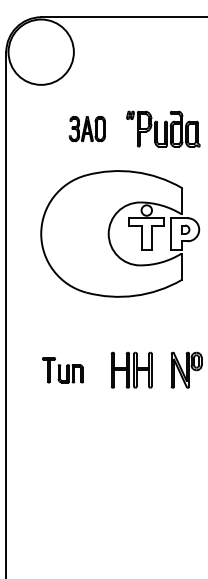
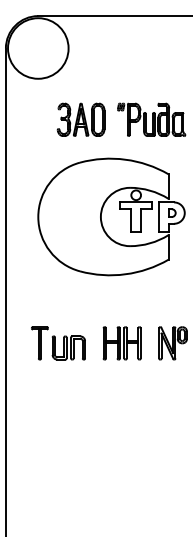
part: (86, 128) -> (80, 119), size x1.43
part: (63, 370) -> (58, 343), size x1.43

